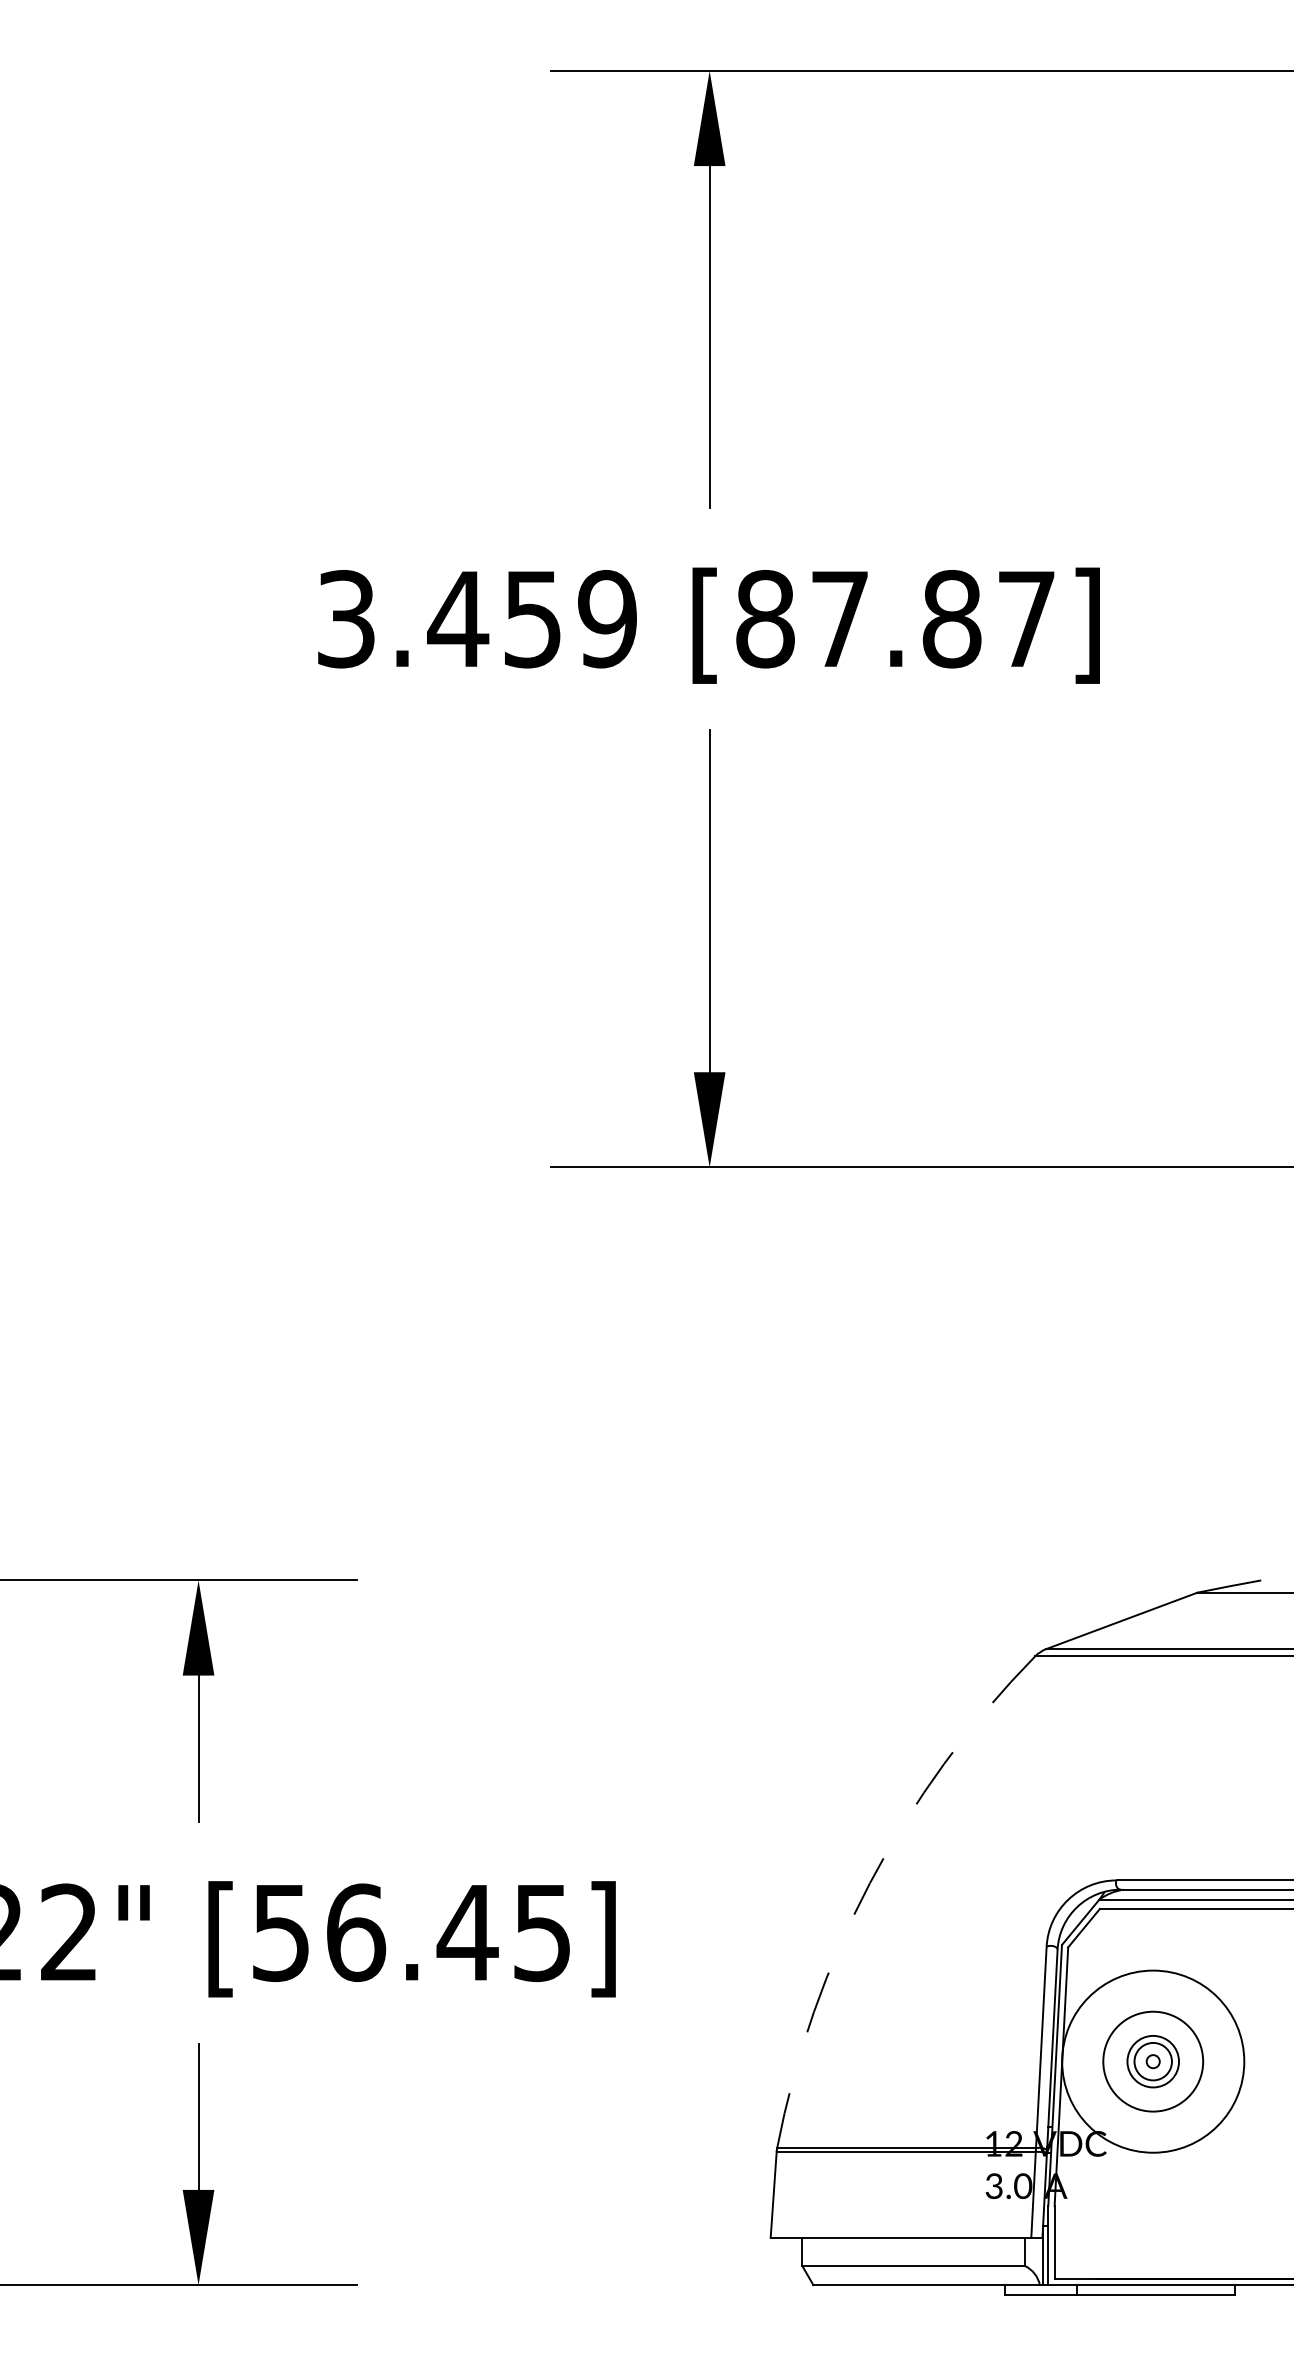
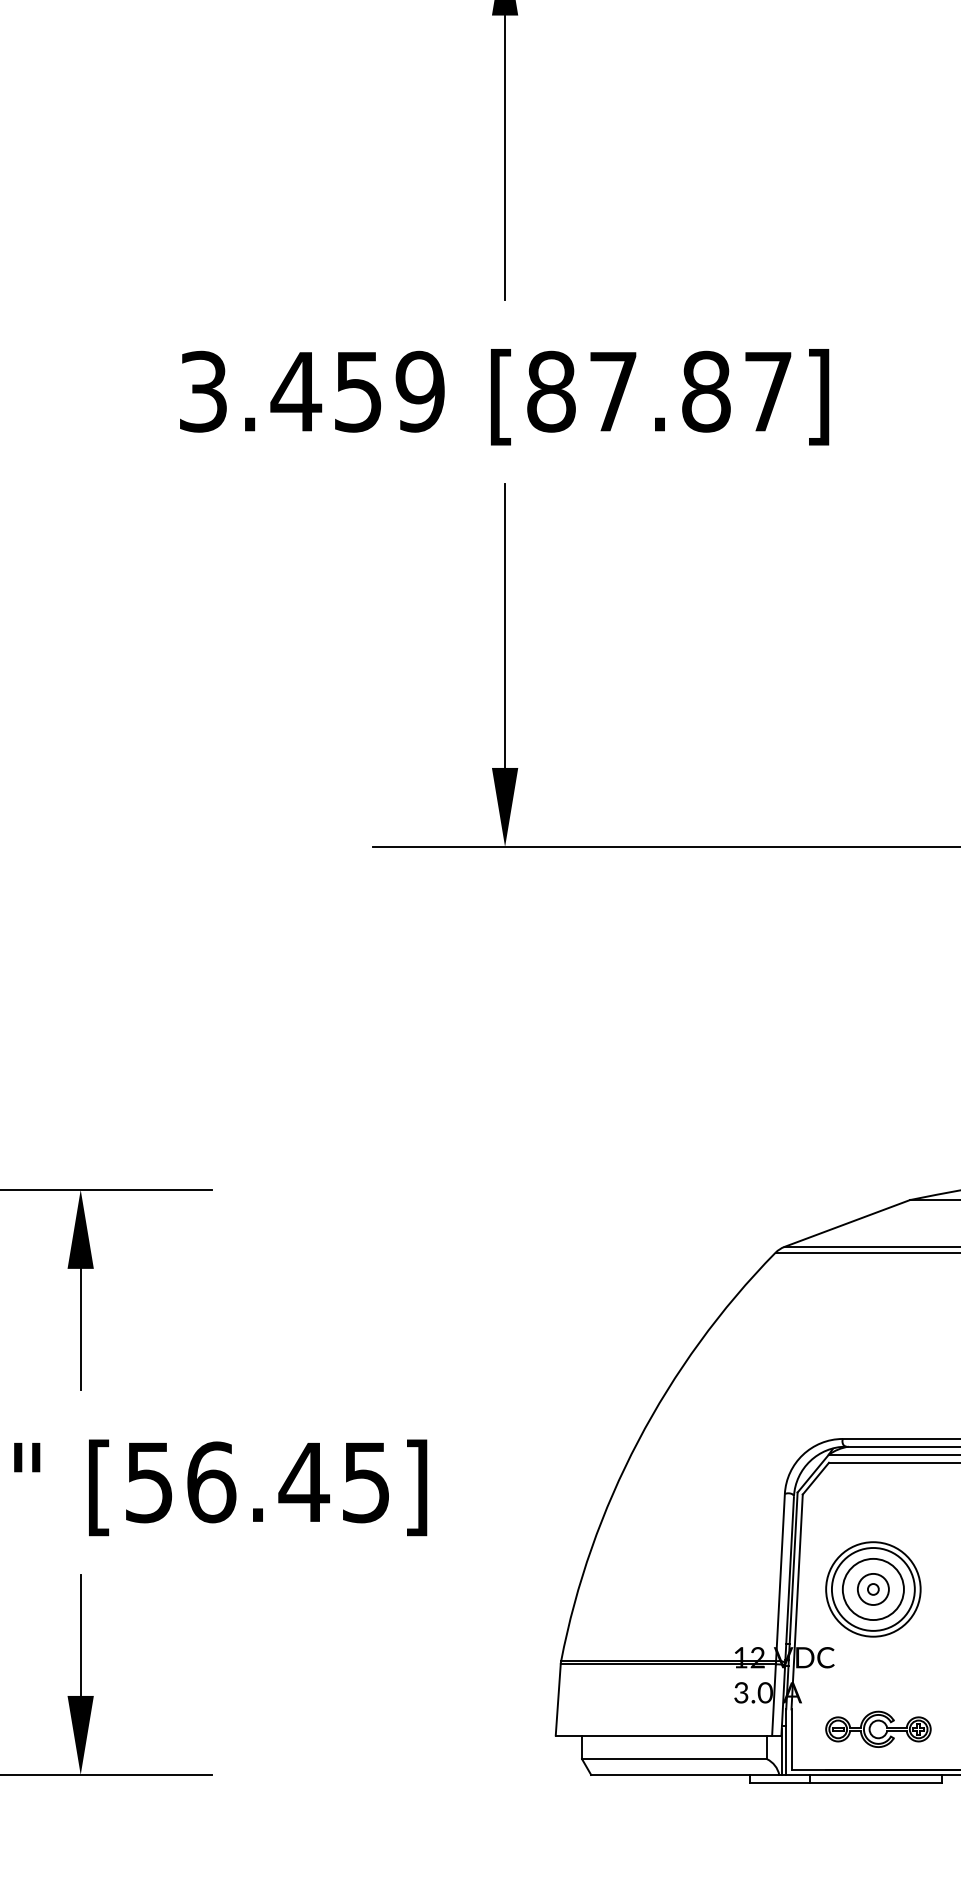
arc: (870, 1883) -> (638, 1441), dashed -> solid
circle: (1153, 2061) -> (873, 1589), size x0.62
circle: (1153, 2061) -> (873, 1589), size x1.43
part: (1159, 2230) -> (878, 1729), added

